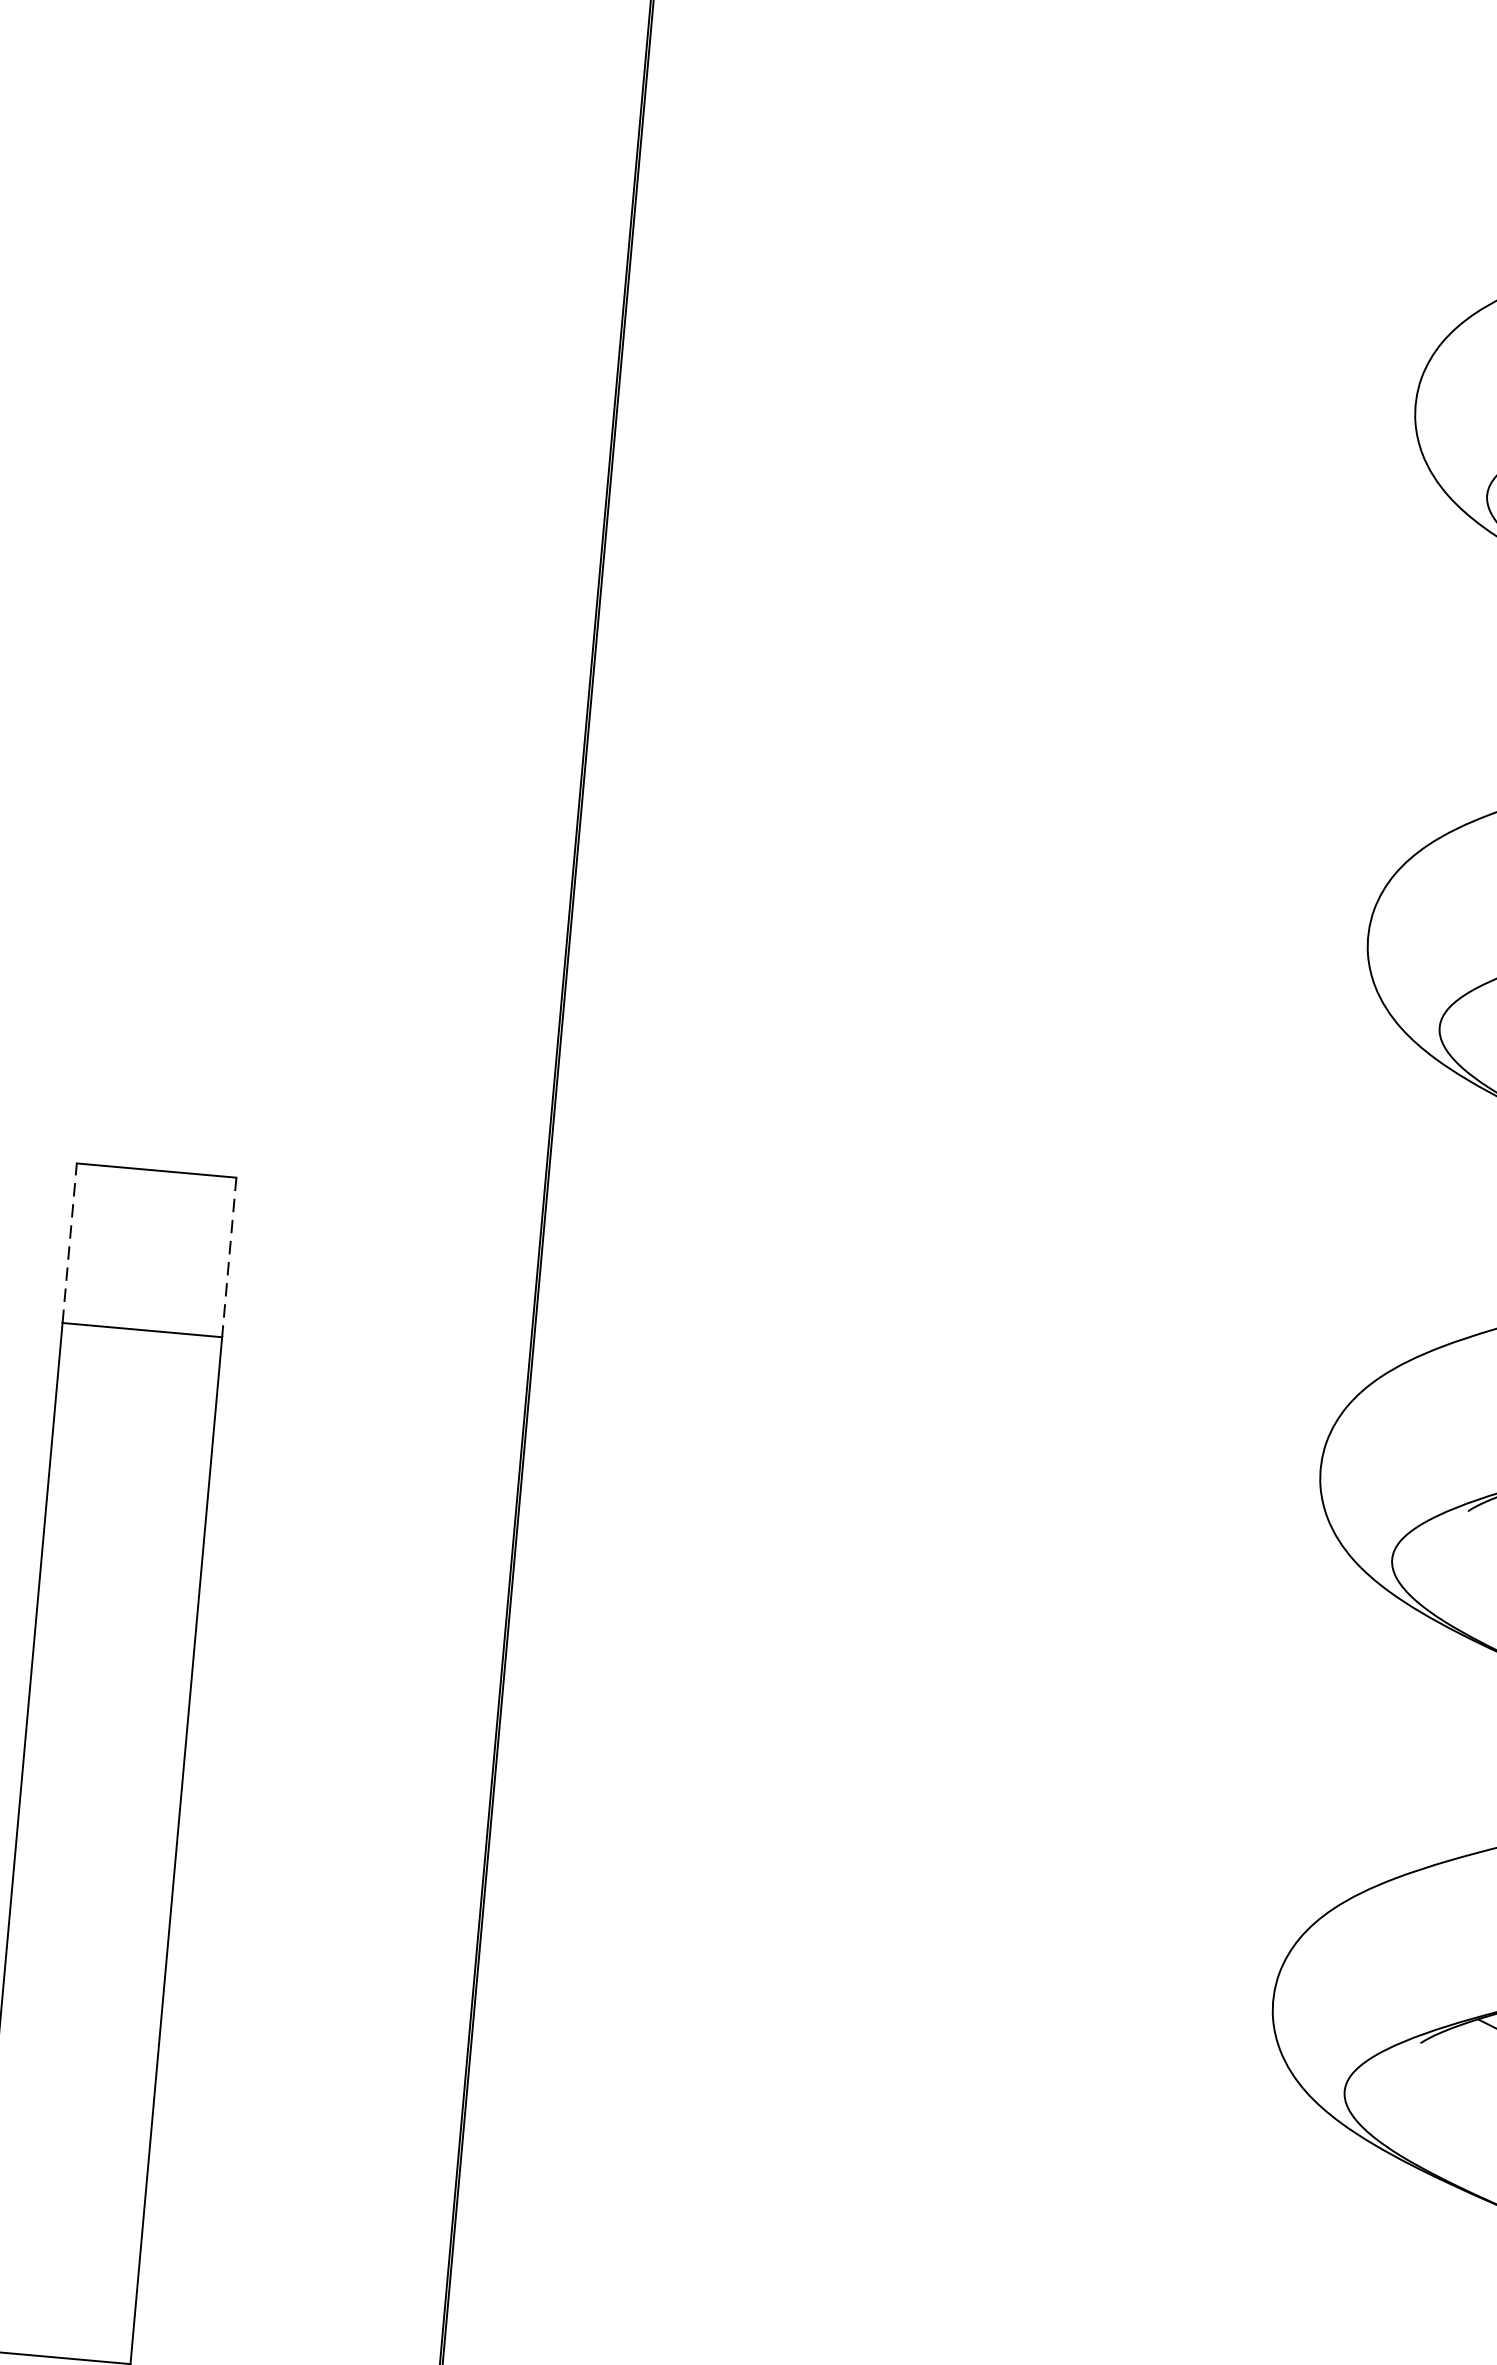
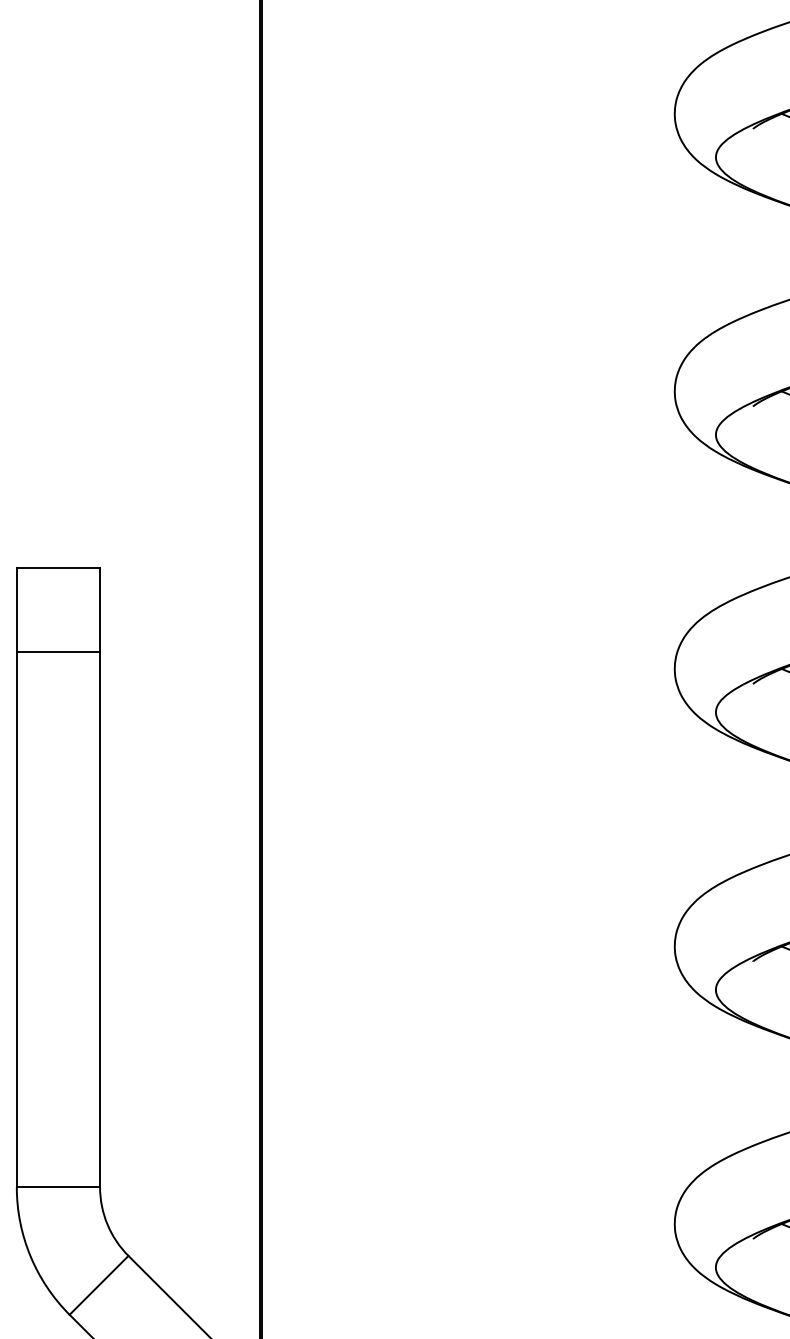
line: (69, 1242) -> (16, 609), dashed -> solid
line: (230, 1256) -> (100, 609), dashed -> solid

